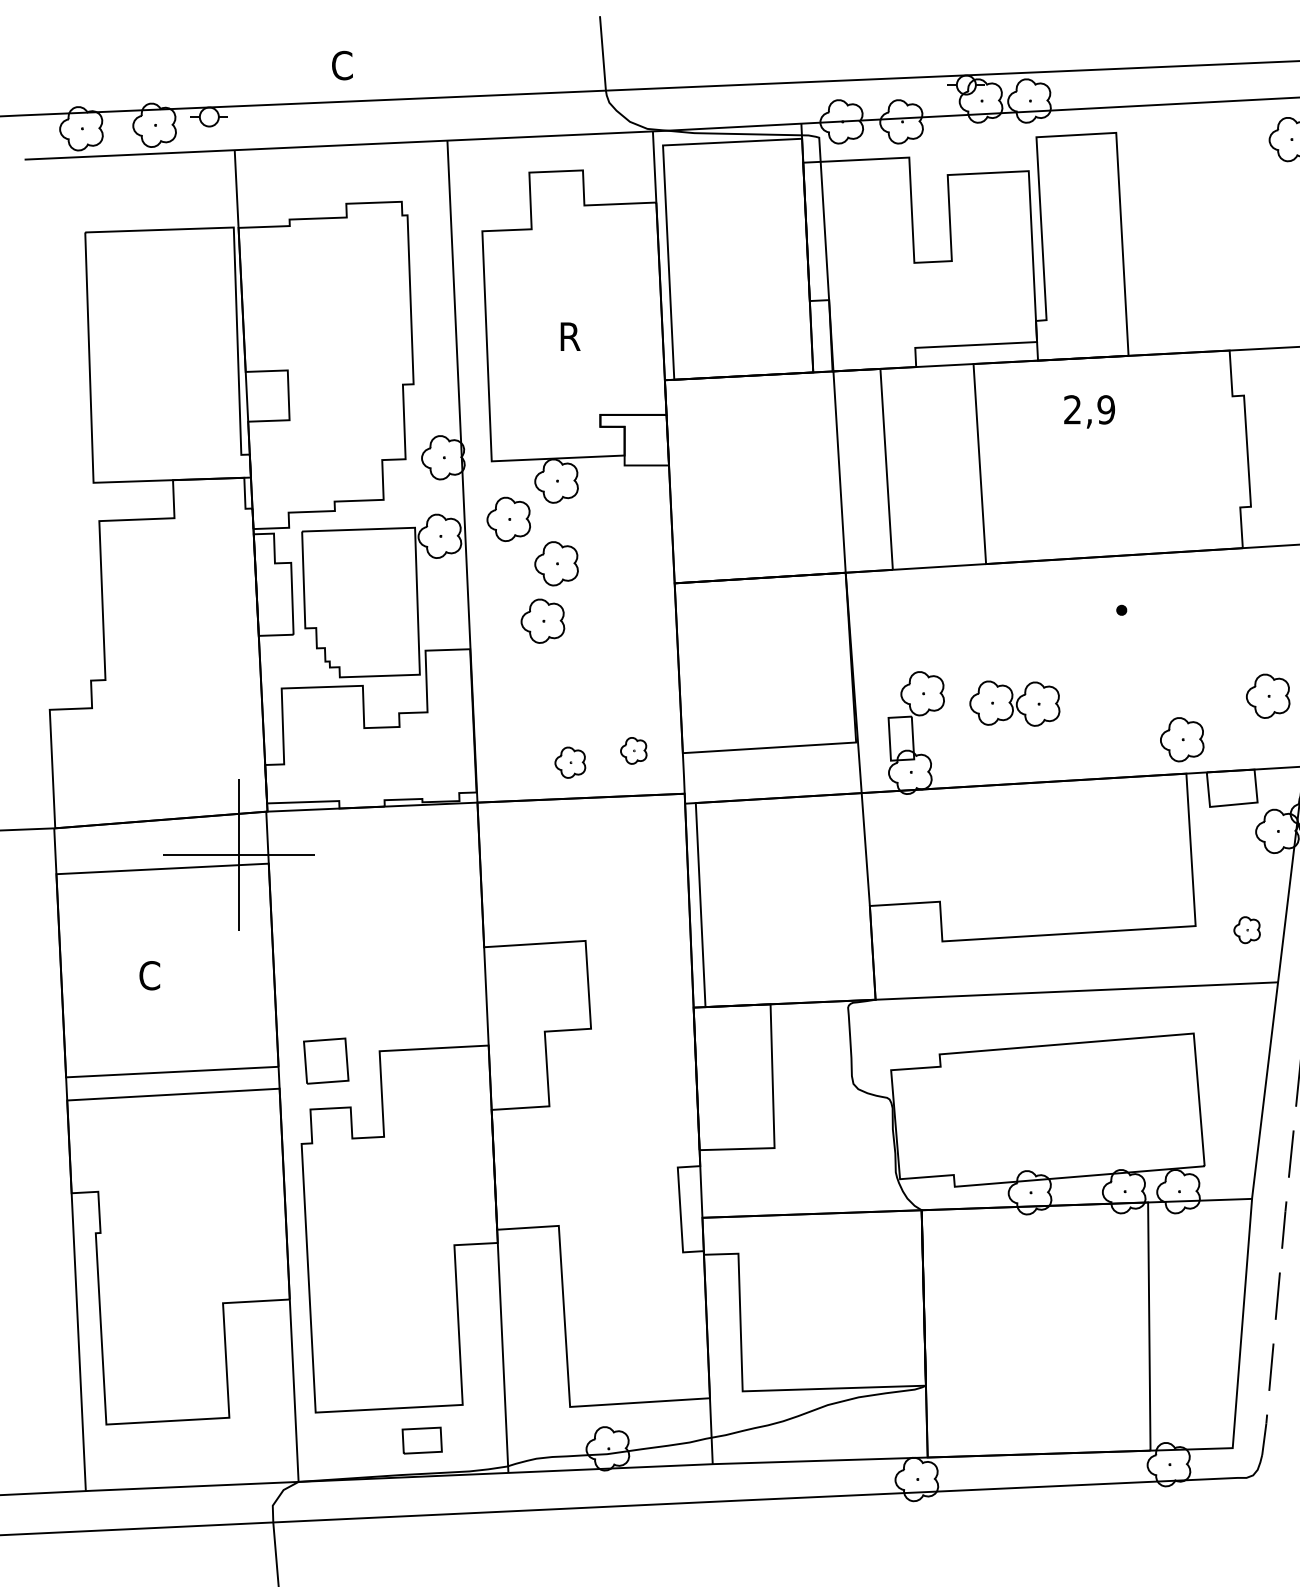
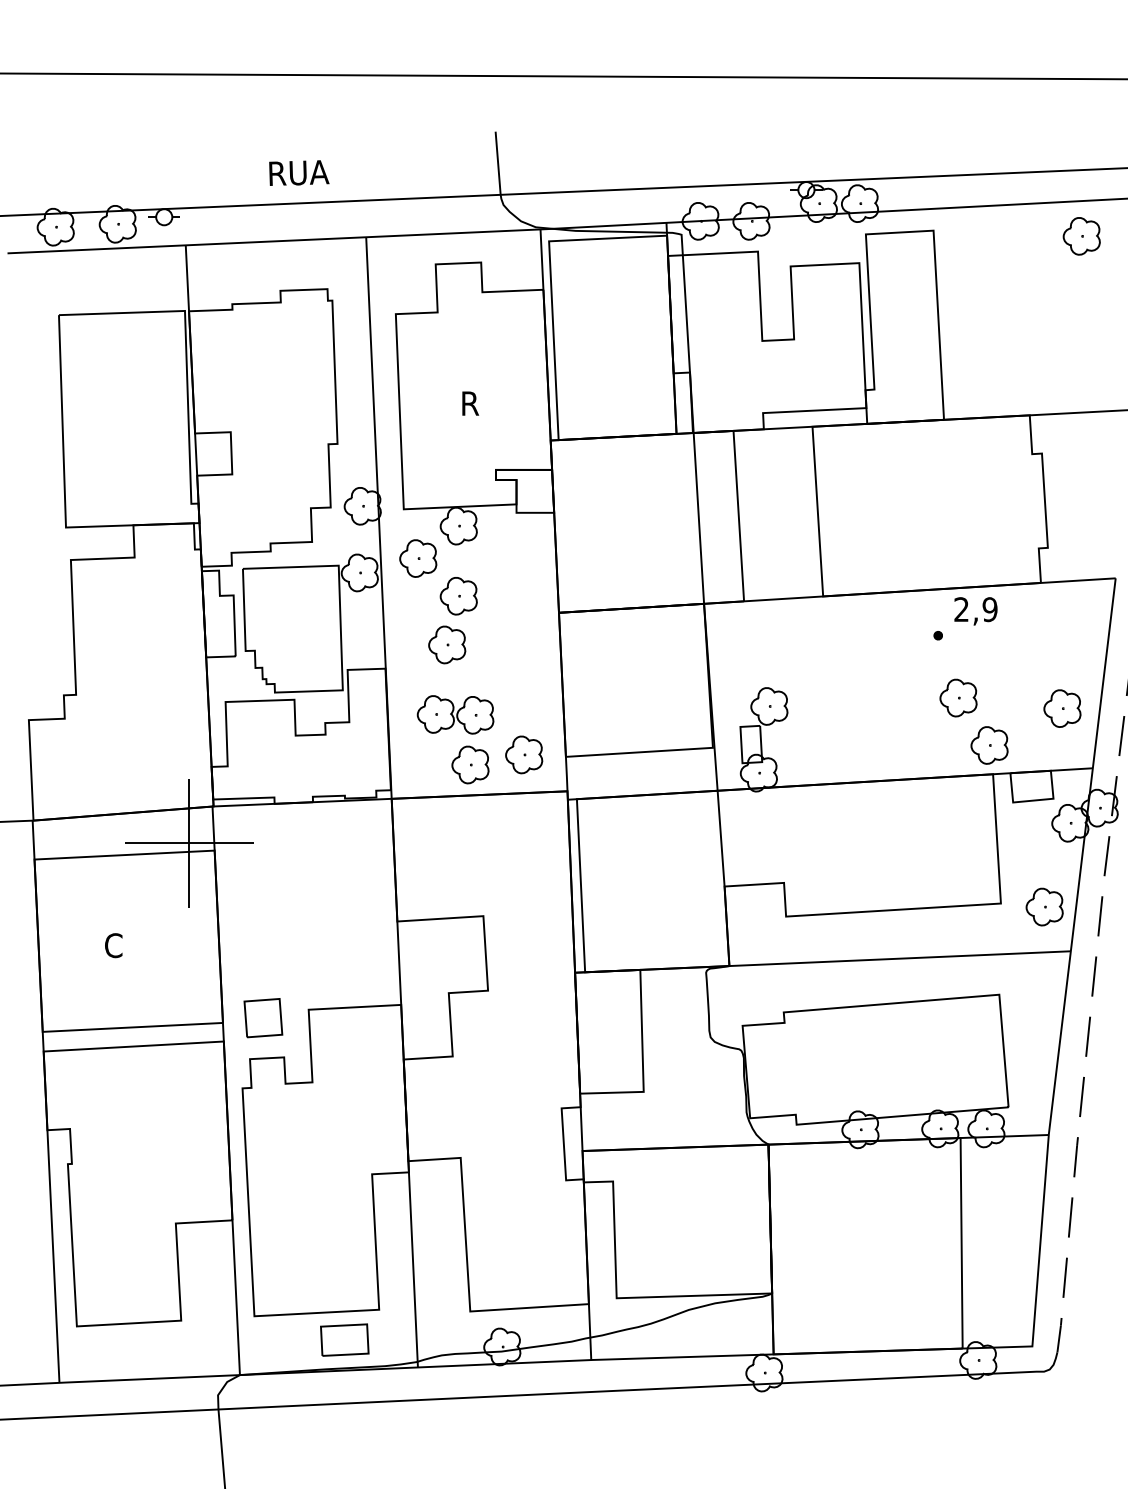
text: (367, 65) -> (298, 173), C -> RUA
text: (1089, 412) -> (975, 611), moved
part: (1145, 683) -> (958, 697), added
part: (1014, 703) -> (455, 714), moved
part: (634, 750) -> (524, 754), size x1.67
part: (570, 762) -> (470, 764), size x1.43
part: (1247, 929) -> (1044, 906), size x1.67
part: (421, 1439) -> (344, 1339), size x1.43

